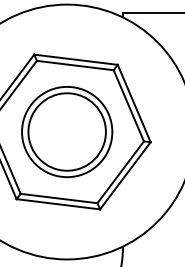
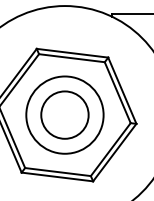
circle: (66, 131) -> (64, 114), size x0.71

